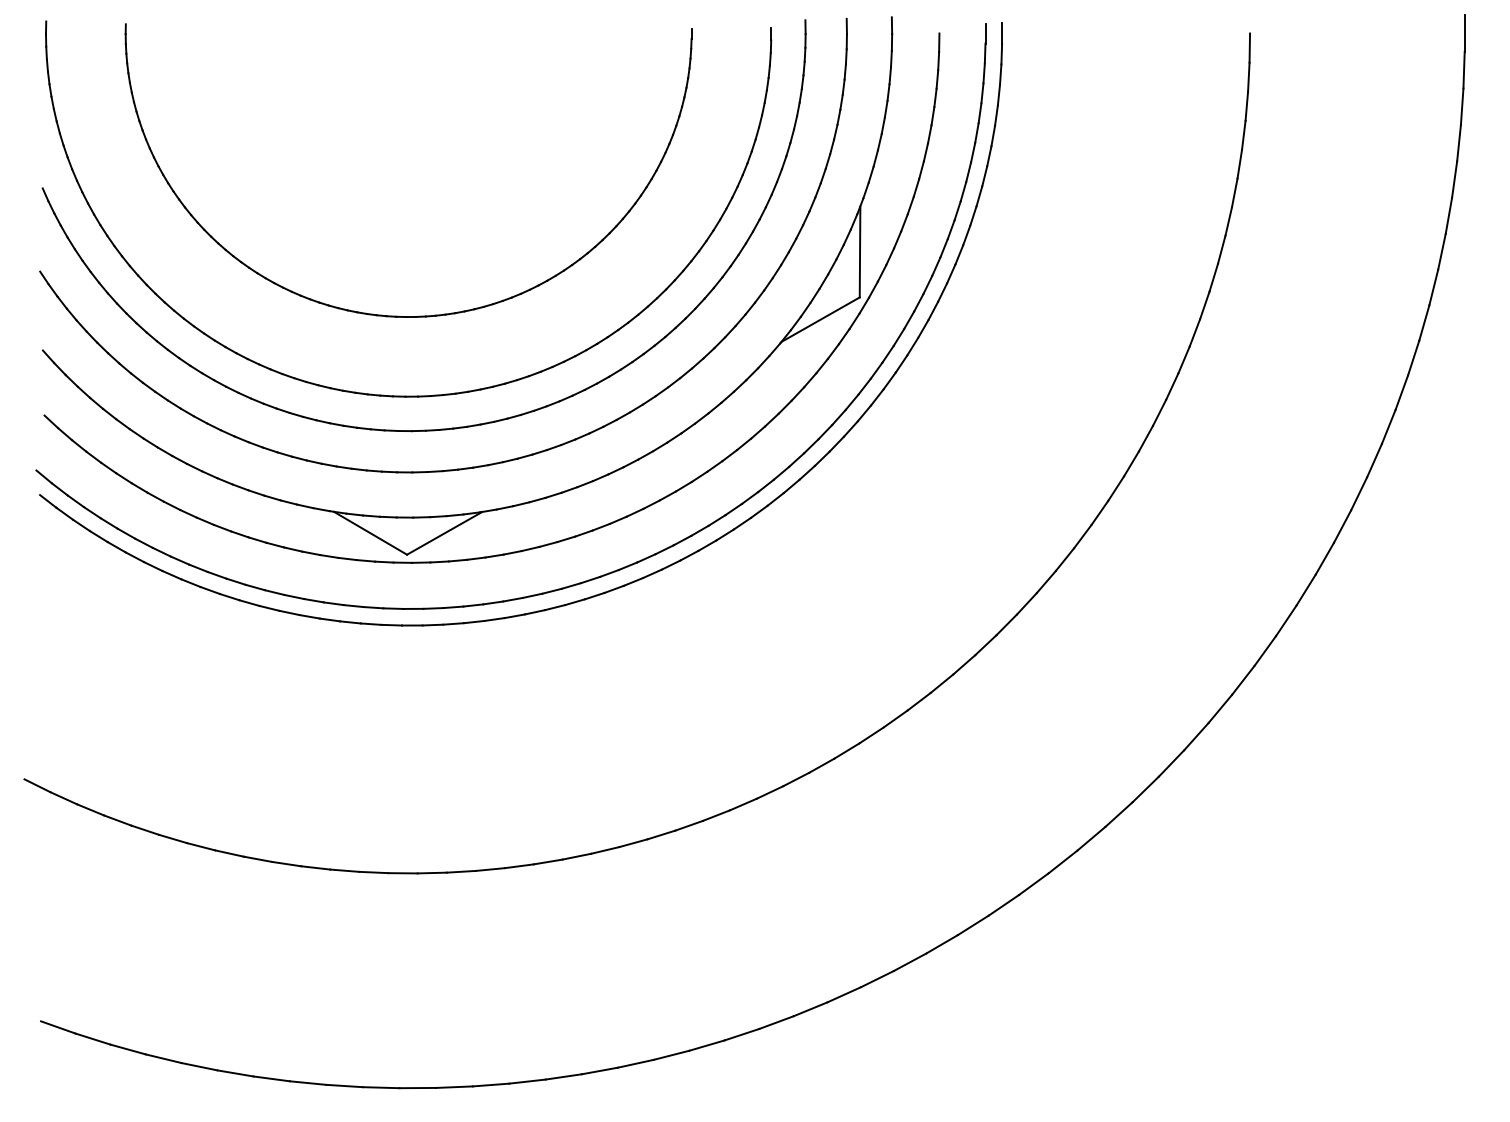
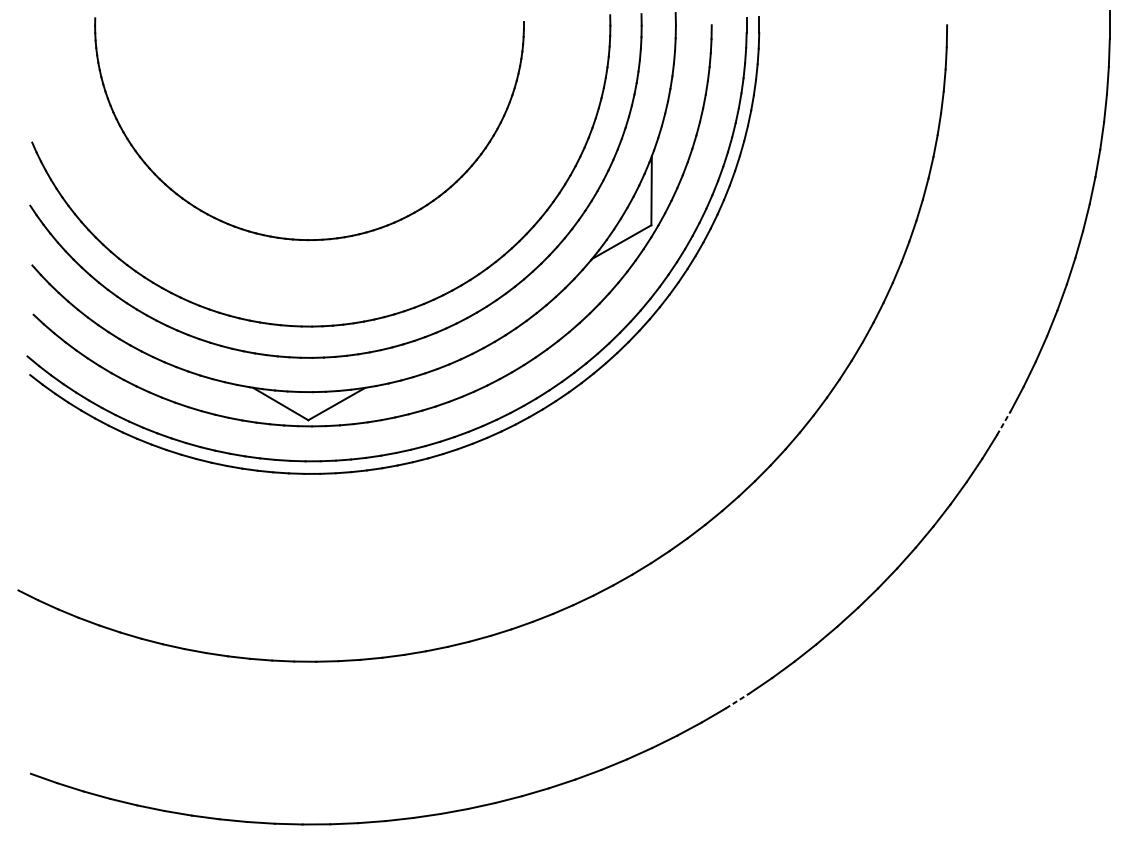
part: (408, 395) -> (309, 299), removed
line: (1325, 558) -> (1004, 423), solid -> dashed
line: (973, 925) -> (737, 701), solid -> dashed

